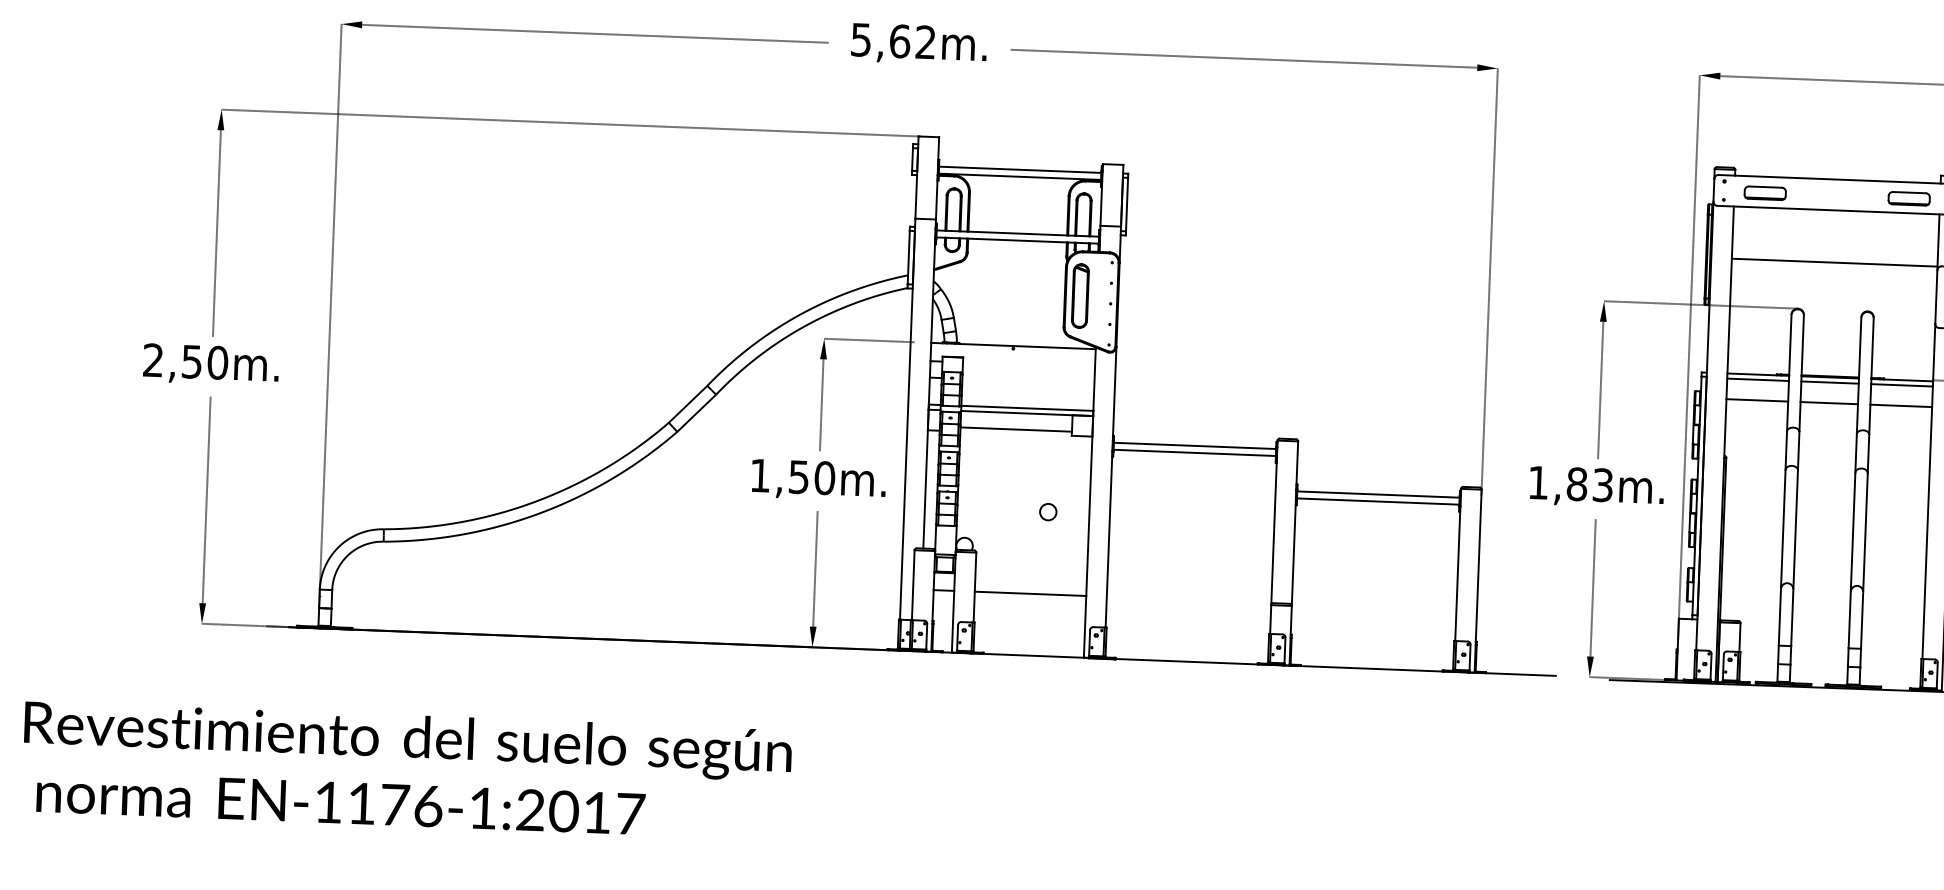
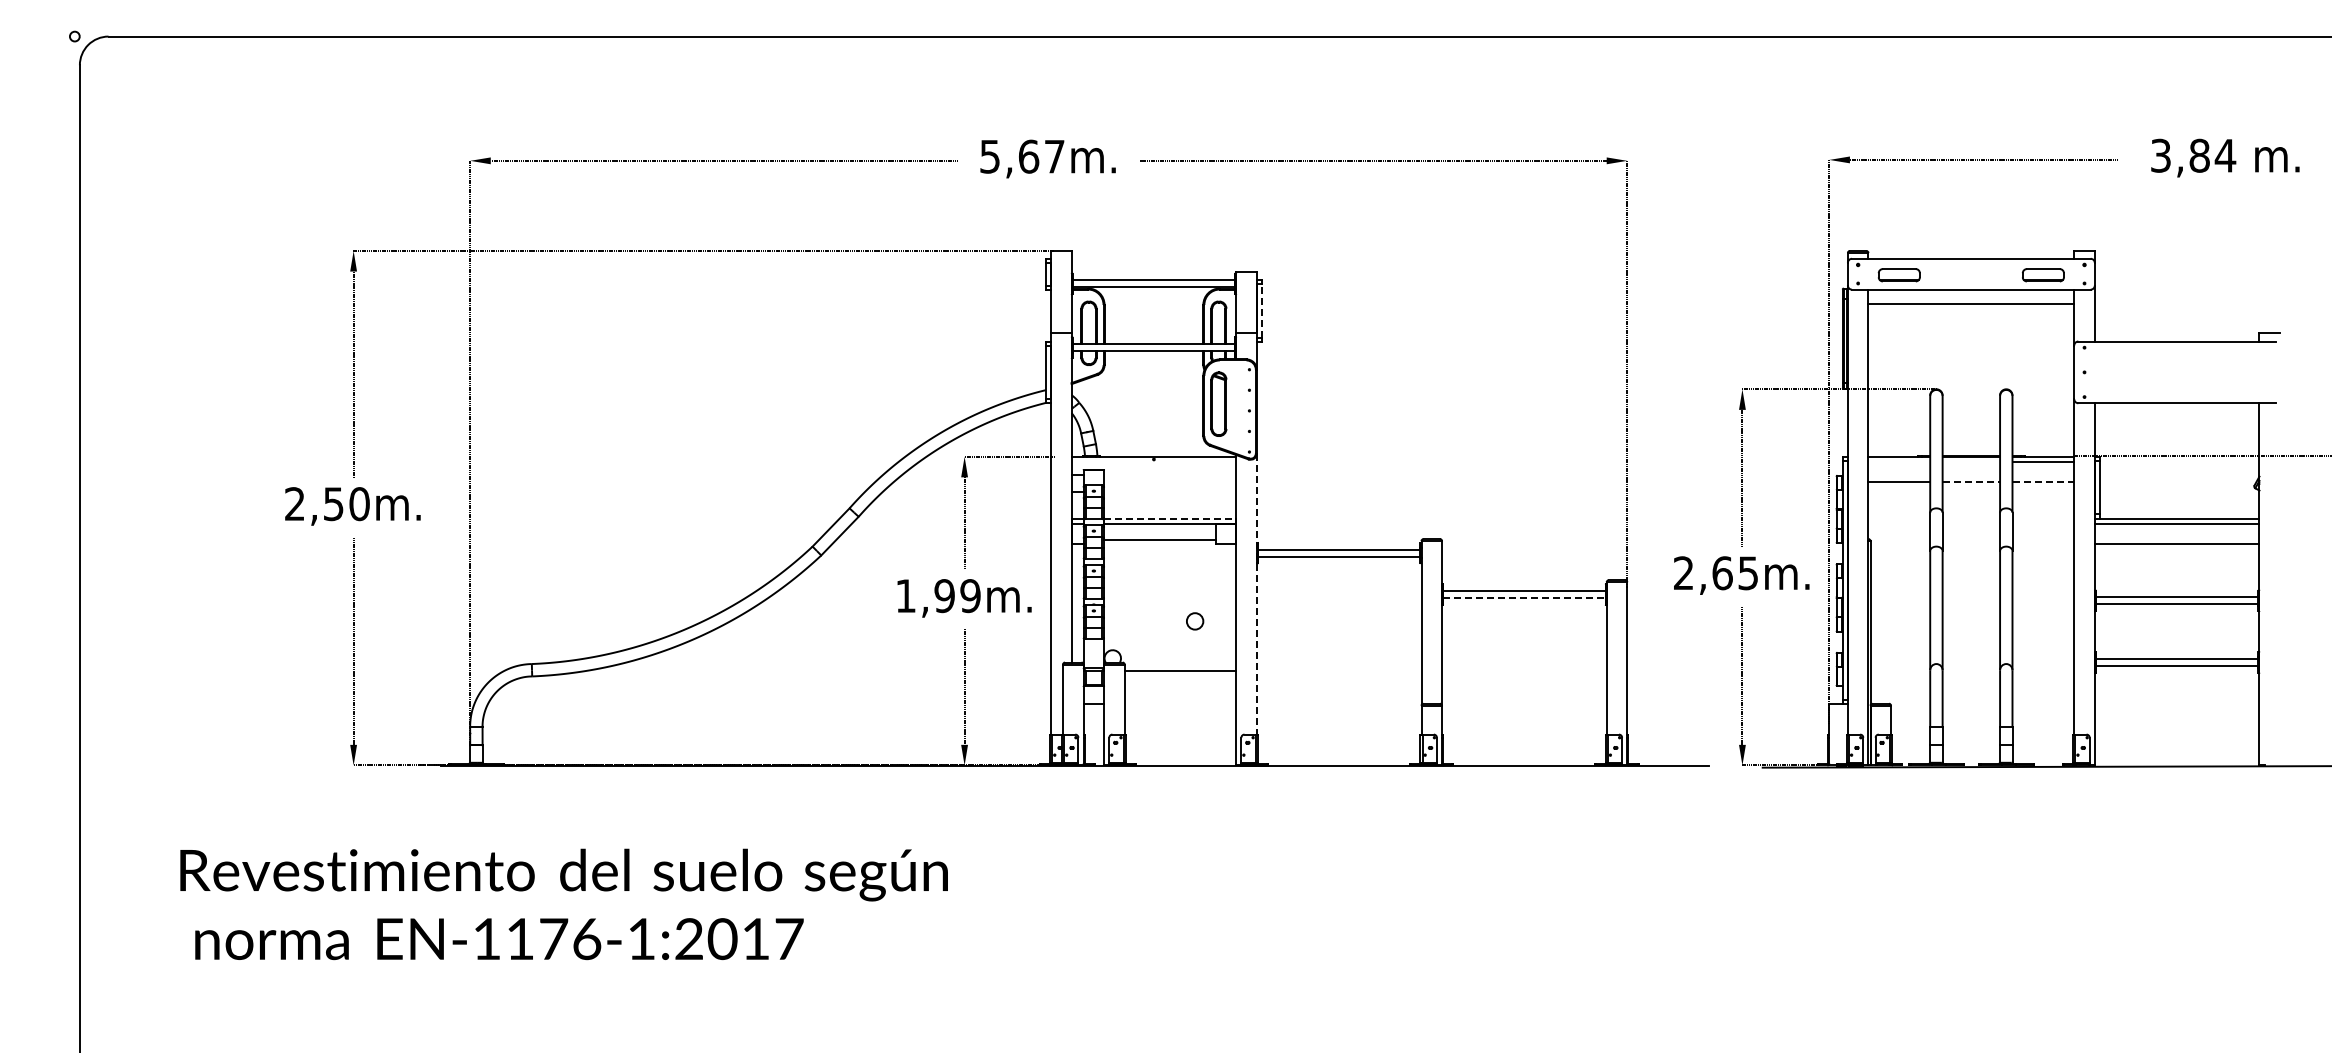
text: (925, 42) -> (1054, 156), 5,62m. -> 5,67m.
line: (1127, 205) -> (1262, 311), solid -> dashed
line: (1834, 262) -> (1971, 303), moved
line: (1758, 379) -> (1899, 461), removed
line: (1830, 382) -> (1971, 461), removed
line: (1829, 403) -> (1971, 482), solid -> dashed
line: (1901, 405) -> (2043, 482), solid -> dashed
line: (1027, 408) -> (1170, 518), solid -> dashed
text: (811, 478) -> (957, 596), 1,50m. -> 1,99m.
text: (1571, 484) -> (1716, 573), 1,83m. -> 2,65m.
line: (1110, 487) -> (1256, 594), solid -> dashed
line: (1378, 501) -> (1524, 598), solid -> dashed
line: (1030, 593) -> (1180, 670), moved

